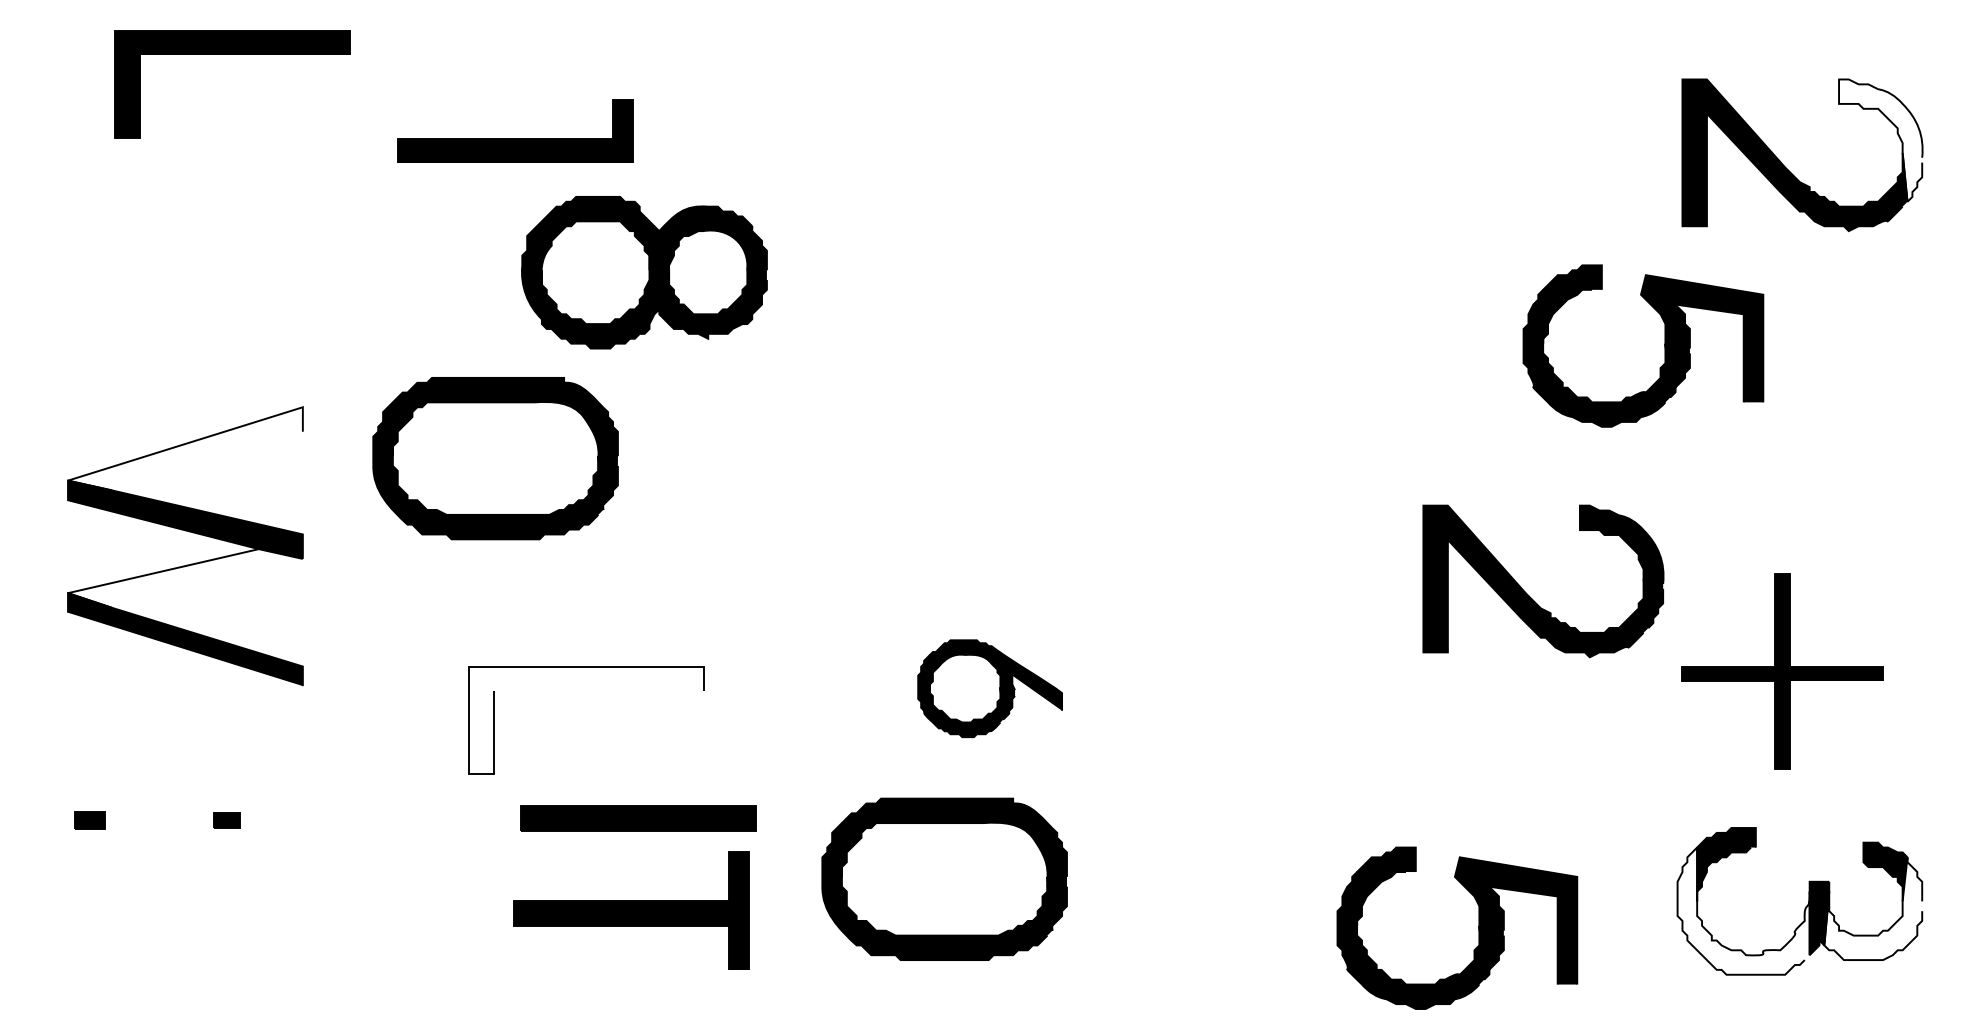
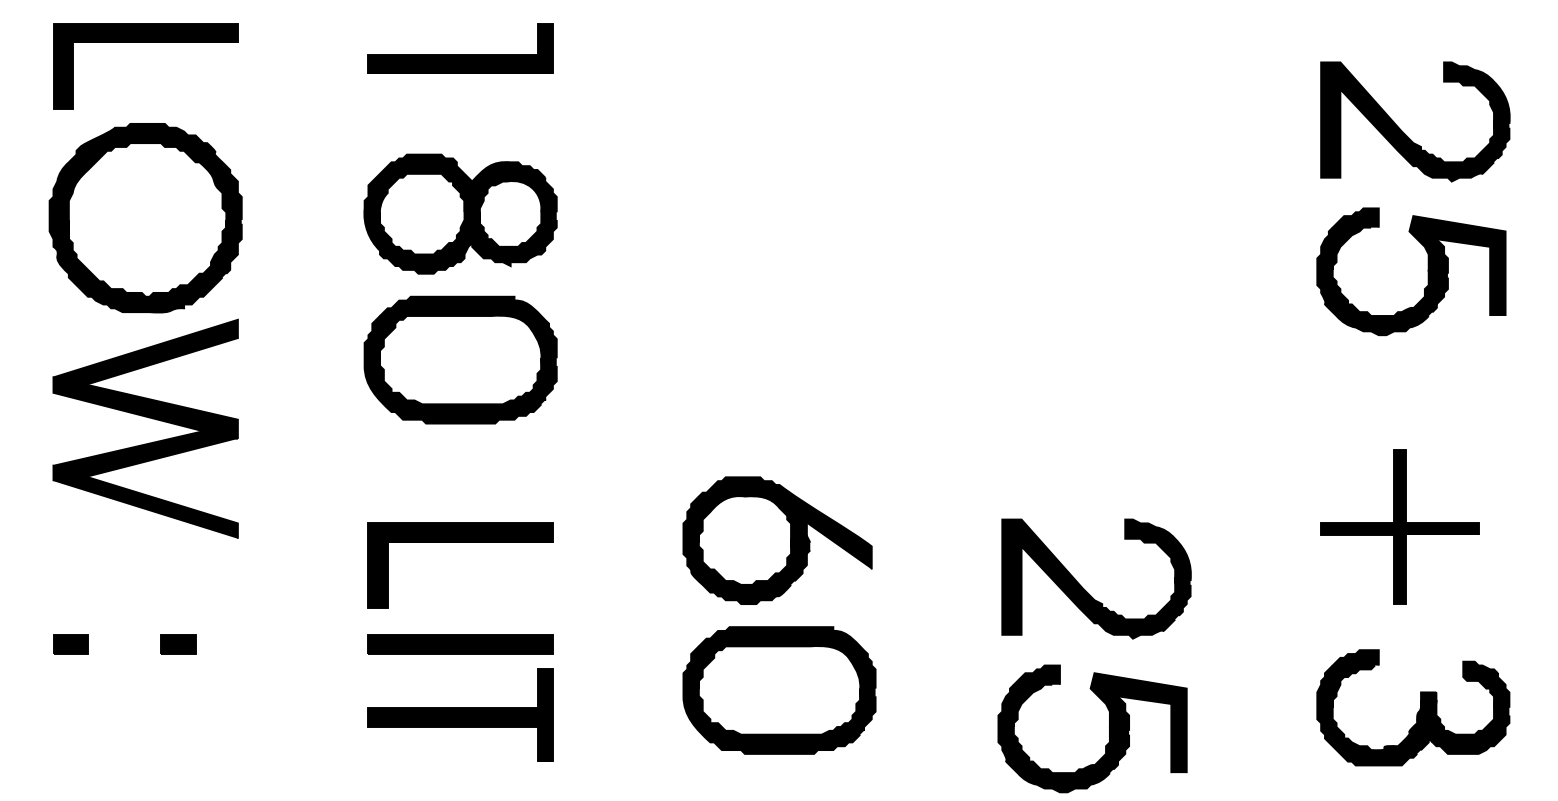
part: (232, 54) -> (145, 42), moved
part: (515, 138) -> (460, 54), moved
fill: (1880, 140) -> (1476, 110), added
part: (644, 272) -> (460, 214), moved
part: (185, 277) -> (145, 217), added
part: (1664, 345) -> (1427, 271), moved
fill: (185, 448) -> (145, 352), added
part: (495, 458) -> (460, 360), moved
fill: (185, 578) -> (145, 454), added
part: (1529, 595) -> (1085, 590), moved
part: (989, 688) -> (777, 540), size x1.67
fill: (586, 720) -> (460, 565), added
part: (638, 818) -> (460, 644), moved
part: (89, 820) -> (70, 644), size x1.43
part: (226, 820) -> (177, 644), size x1.67
part: (944, 878) -> (779, 689), moved
fill: (1873, 908) -> (1471, 713), added
part: (631, 910) -> (460, 714), moved
fill: (1743, 910) -> (1369, 714), added
part: (1478, 927) -> (1109, 728), moved

